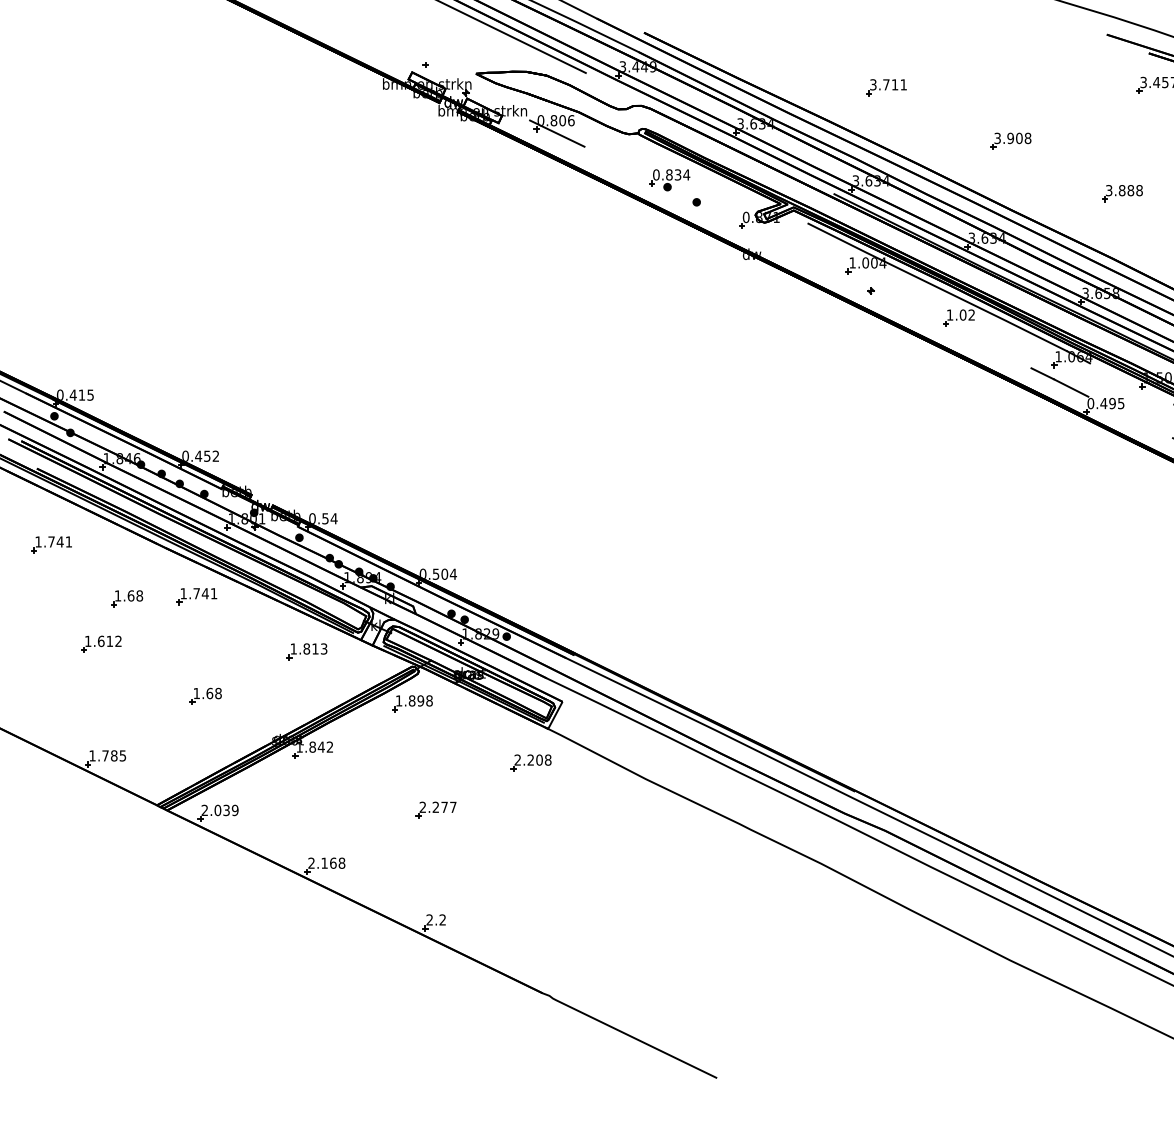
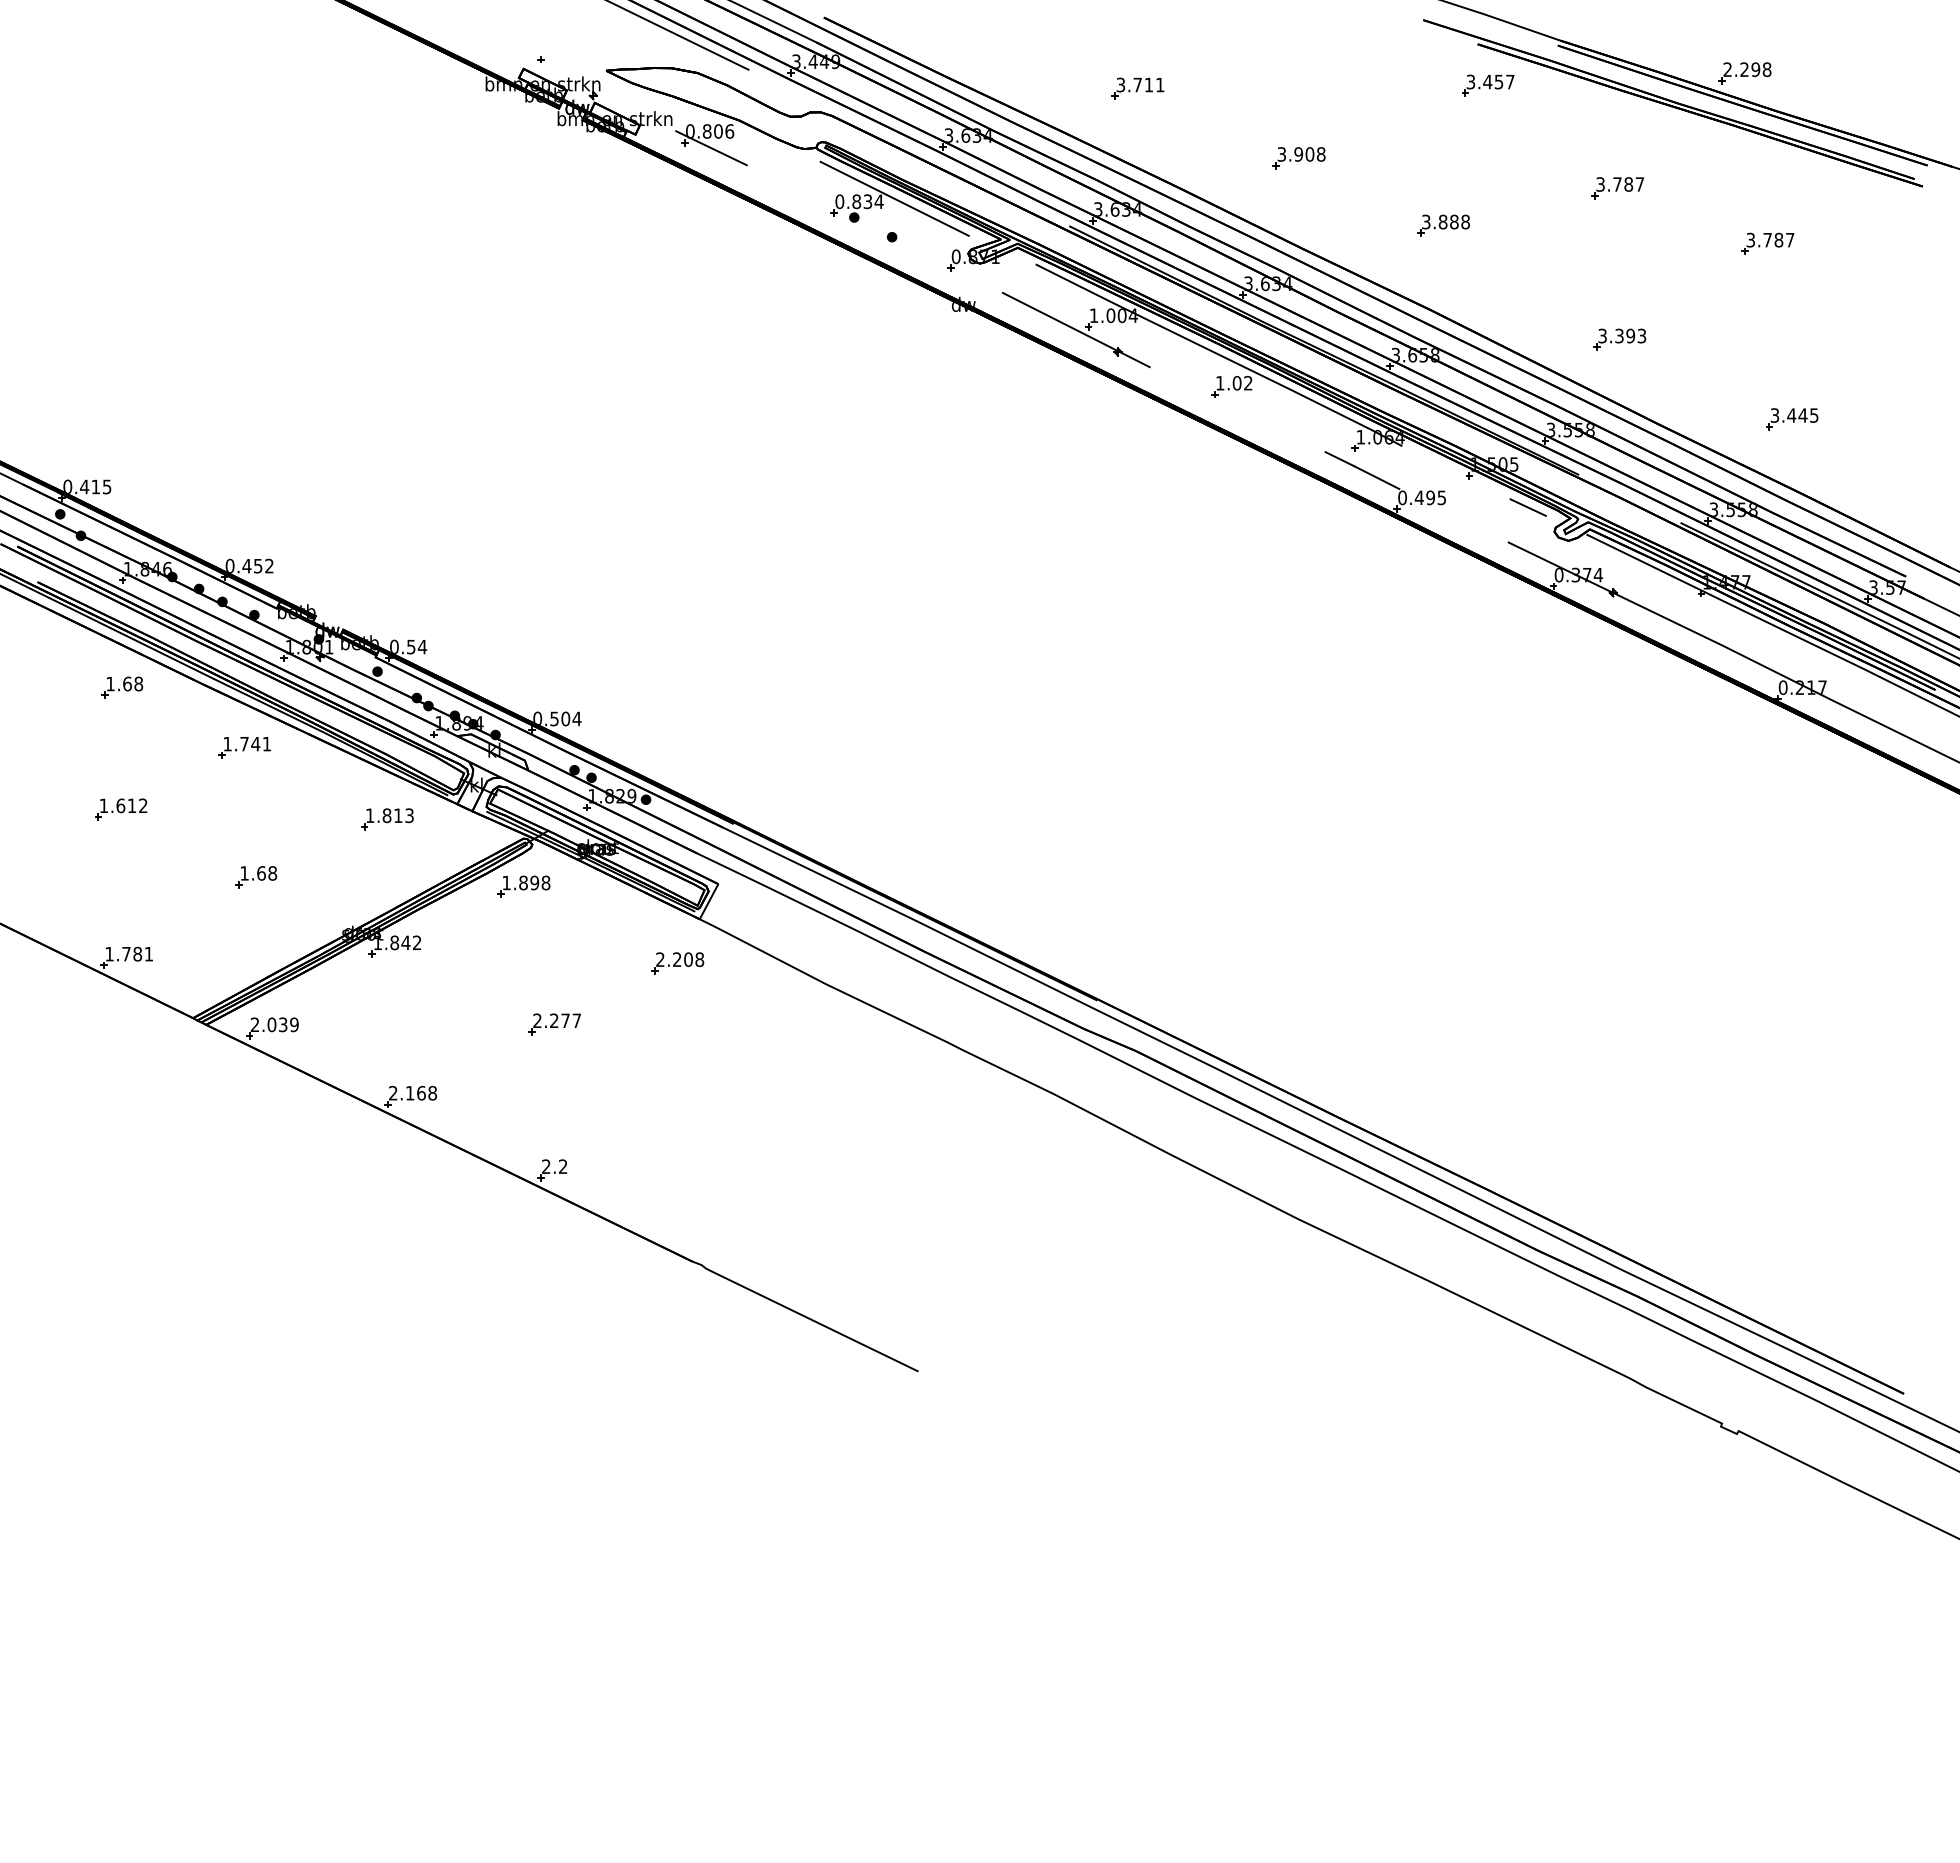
line: (698, 172) -> (894, 198), added
line: (838, 273) -> (1075, 329), added
part: (51, 544) -> (56, 680), removed
part: (127, 598) -> (122, 687), moved
text: (122, 756) -> (148, 954), 1.785 -> 1.781

